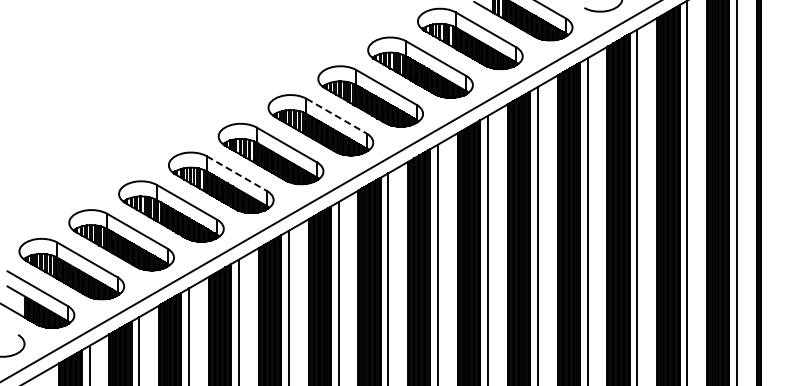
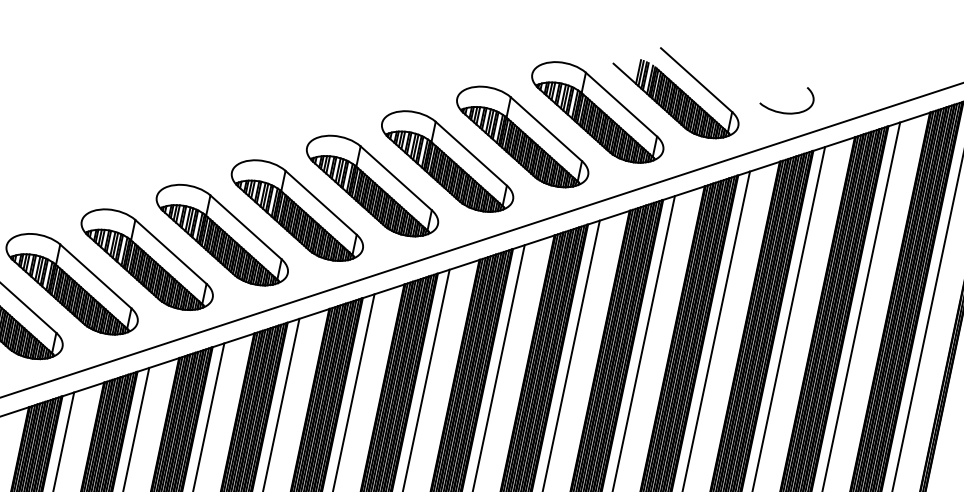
line: (336, 116) -> (395, 178), dashed -> solid
line: (237, 173) -> (246, 227), dashed -> solid

